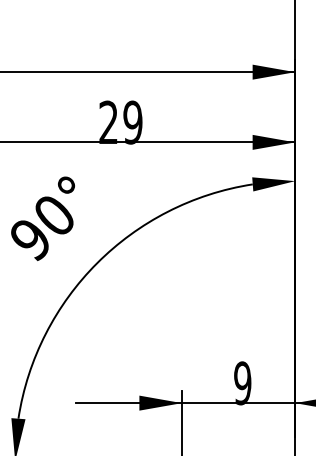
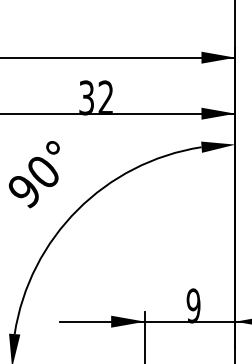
text: (121, 122) -> (96, 97), 29 -> 32

